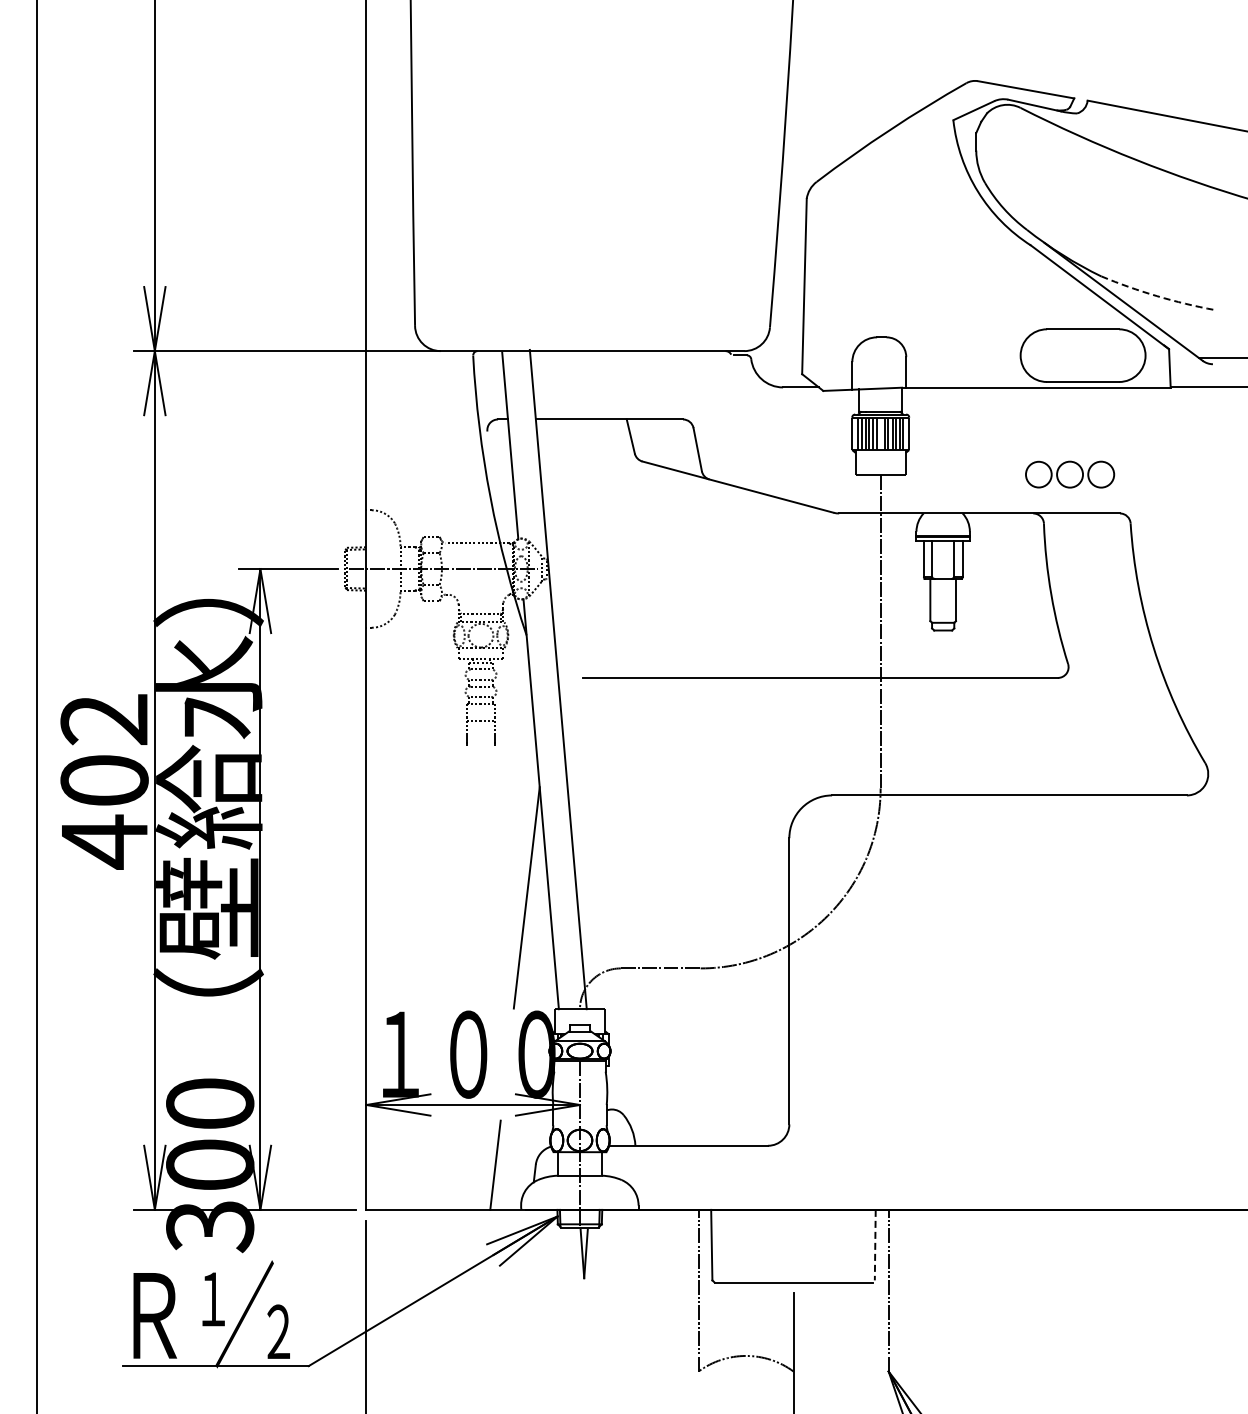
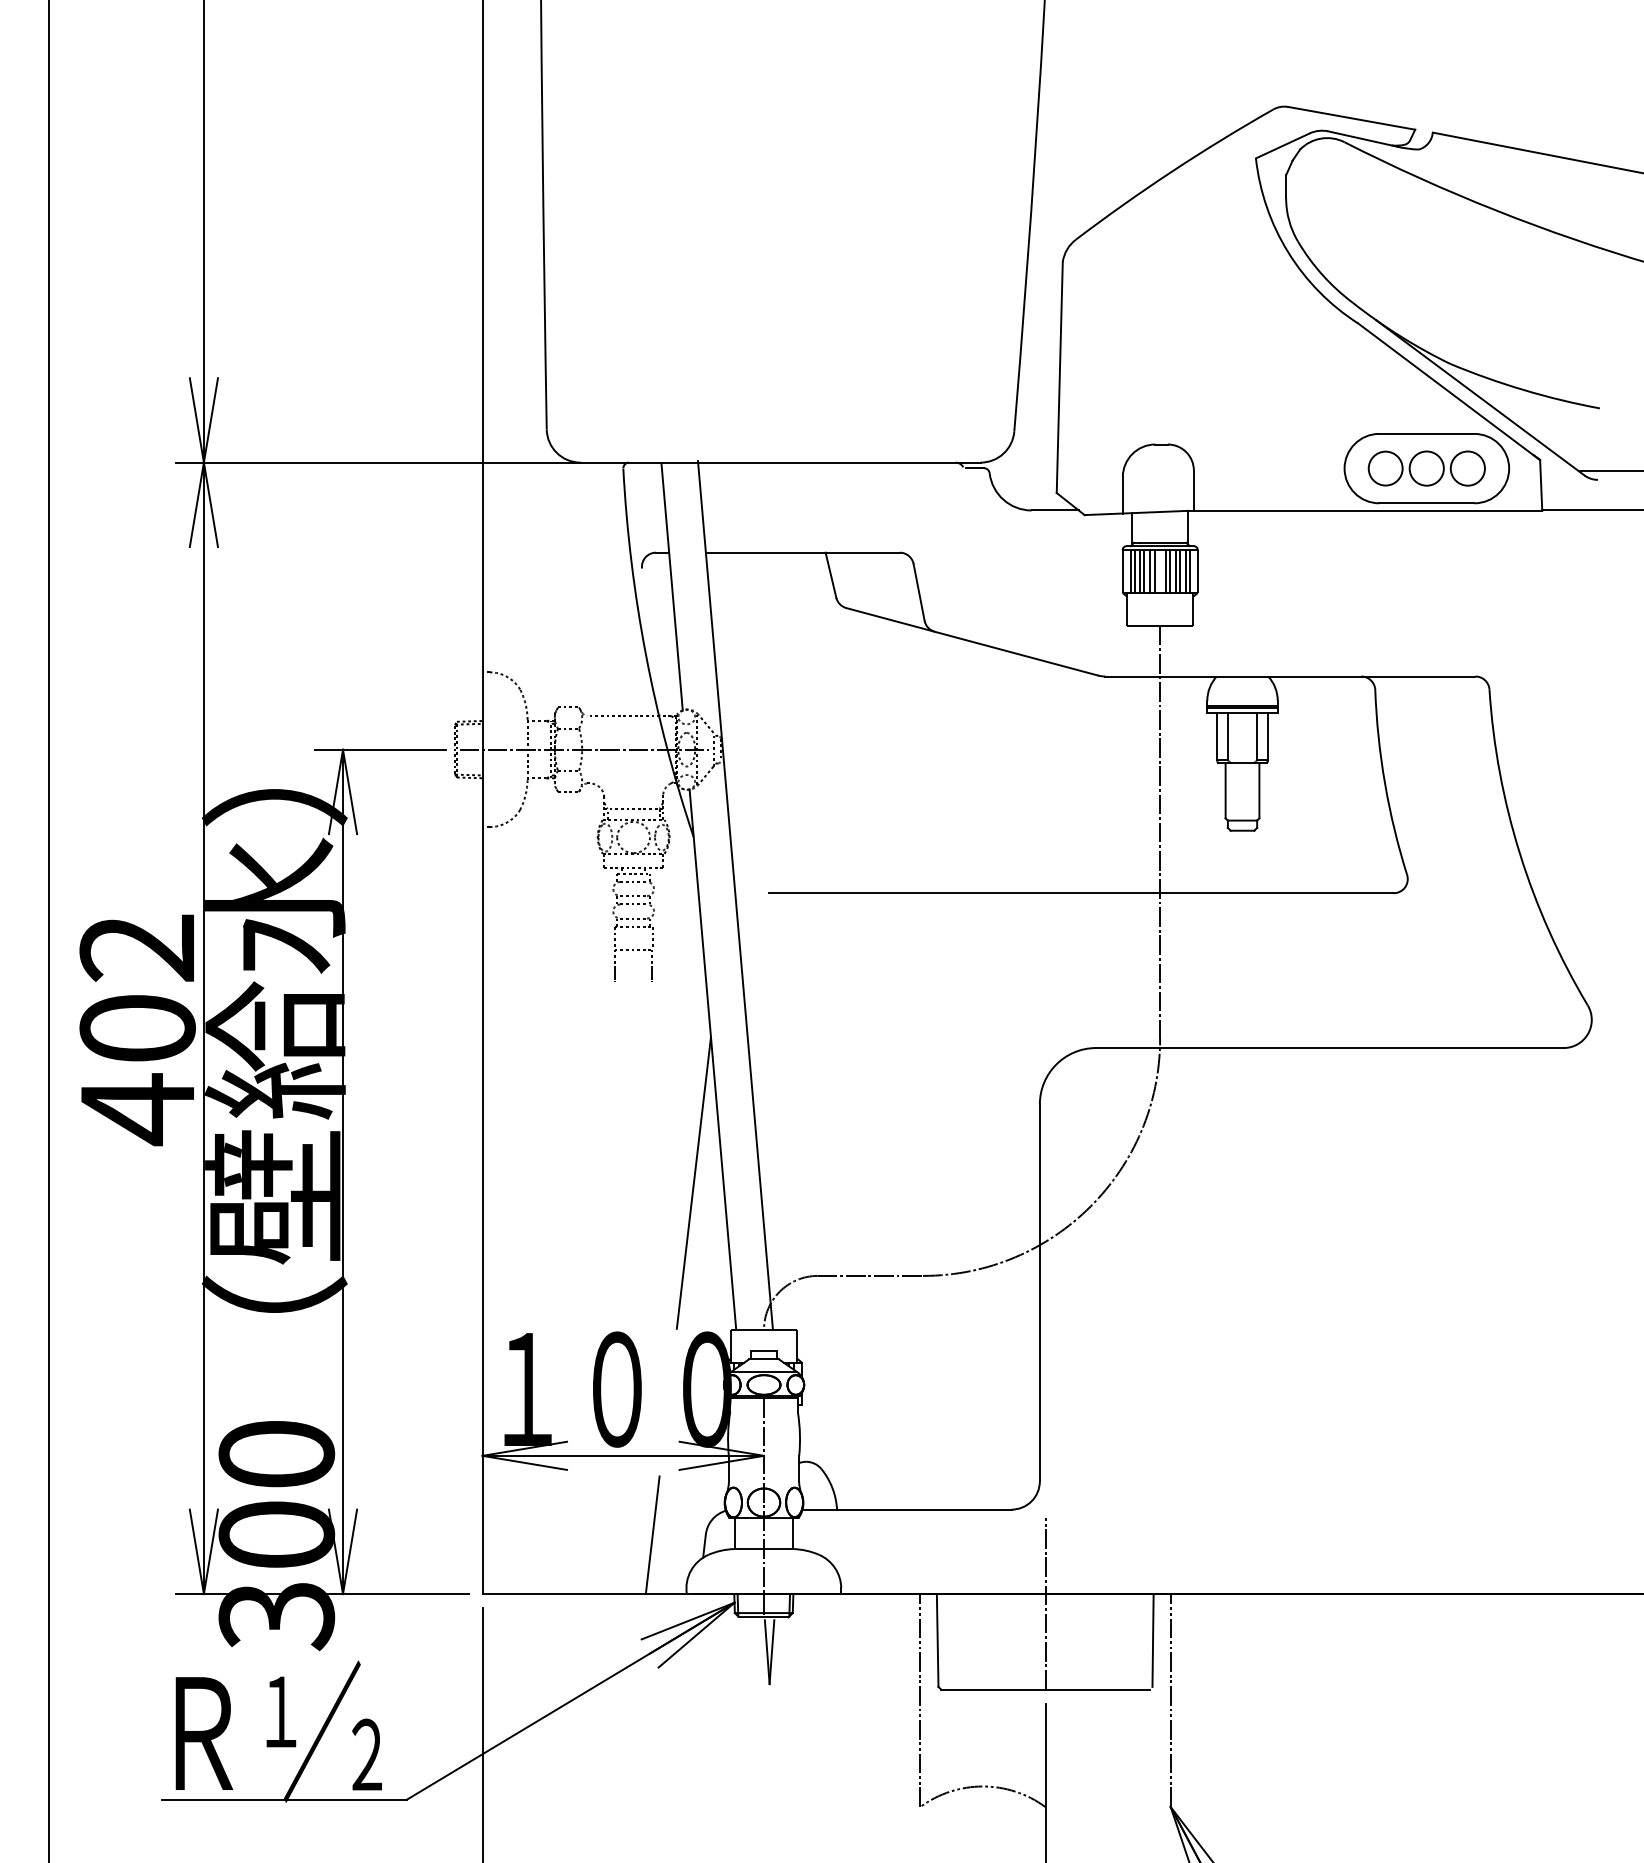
arc: (1157, 296) -> (1524, 390), dashed -> solid
part: (1070, 474) -> (1427, 468), moved
line: (793, 1217) -> (1045, 1604), added
line: (875, 1245) -> (1153, 1640), dashed -> solid

